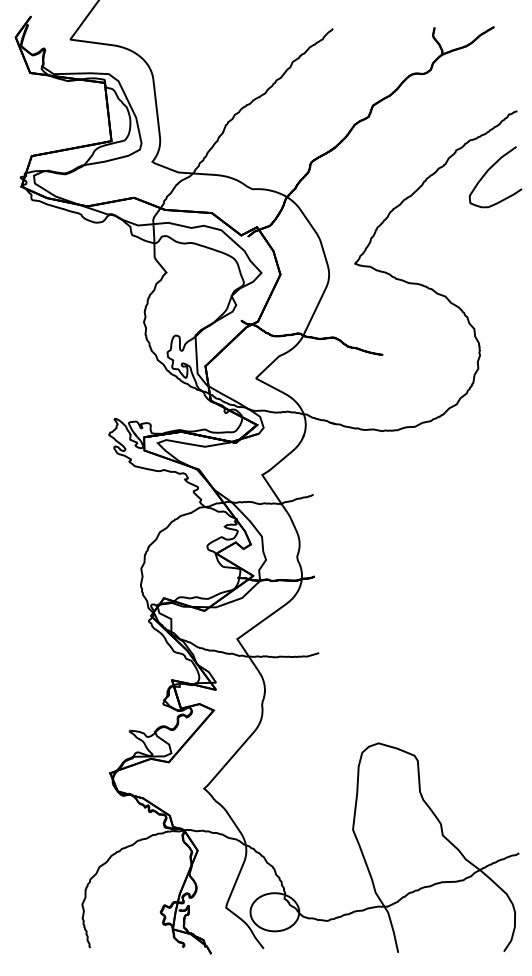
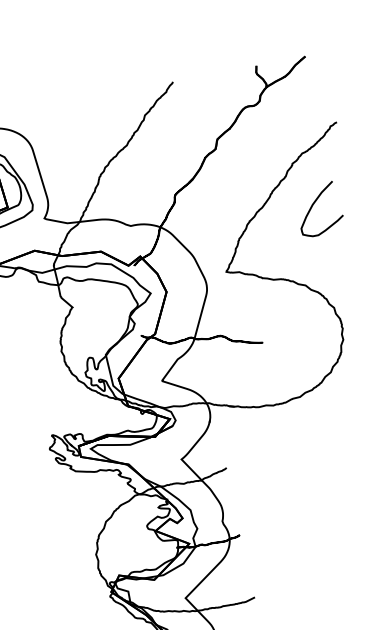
curve: (489, 170) -> (313, 204), moved

